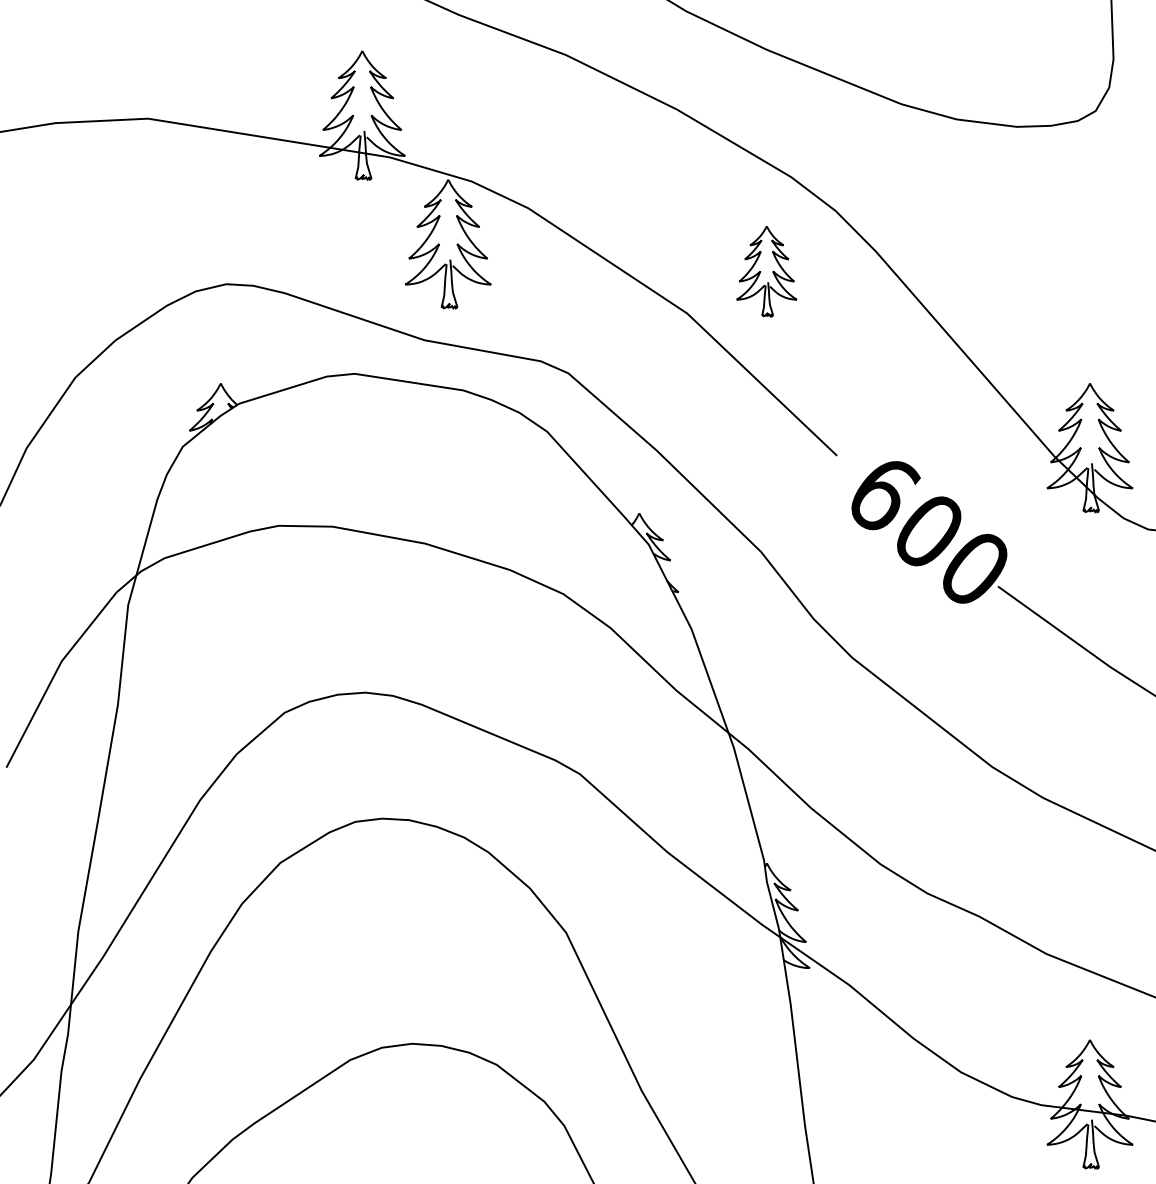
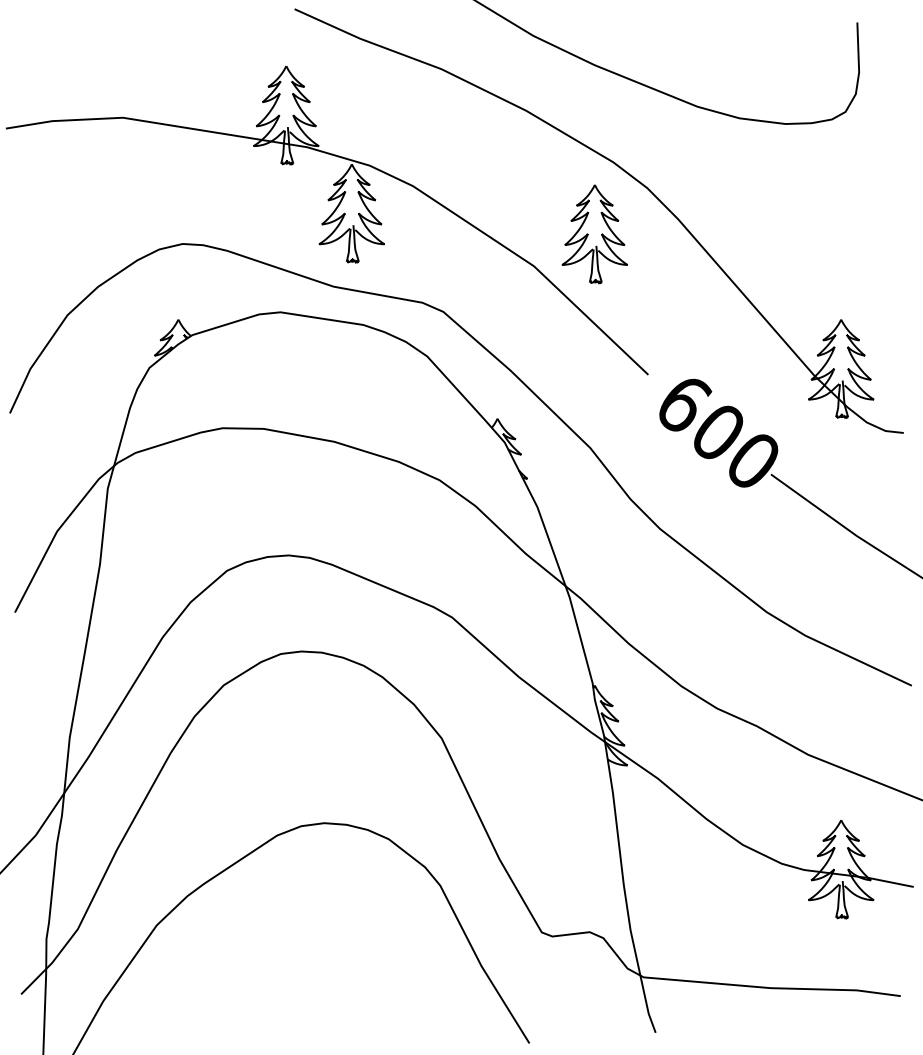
part: (766, 271) -> (594, 234), size x1.43

